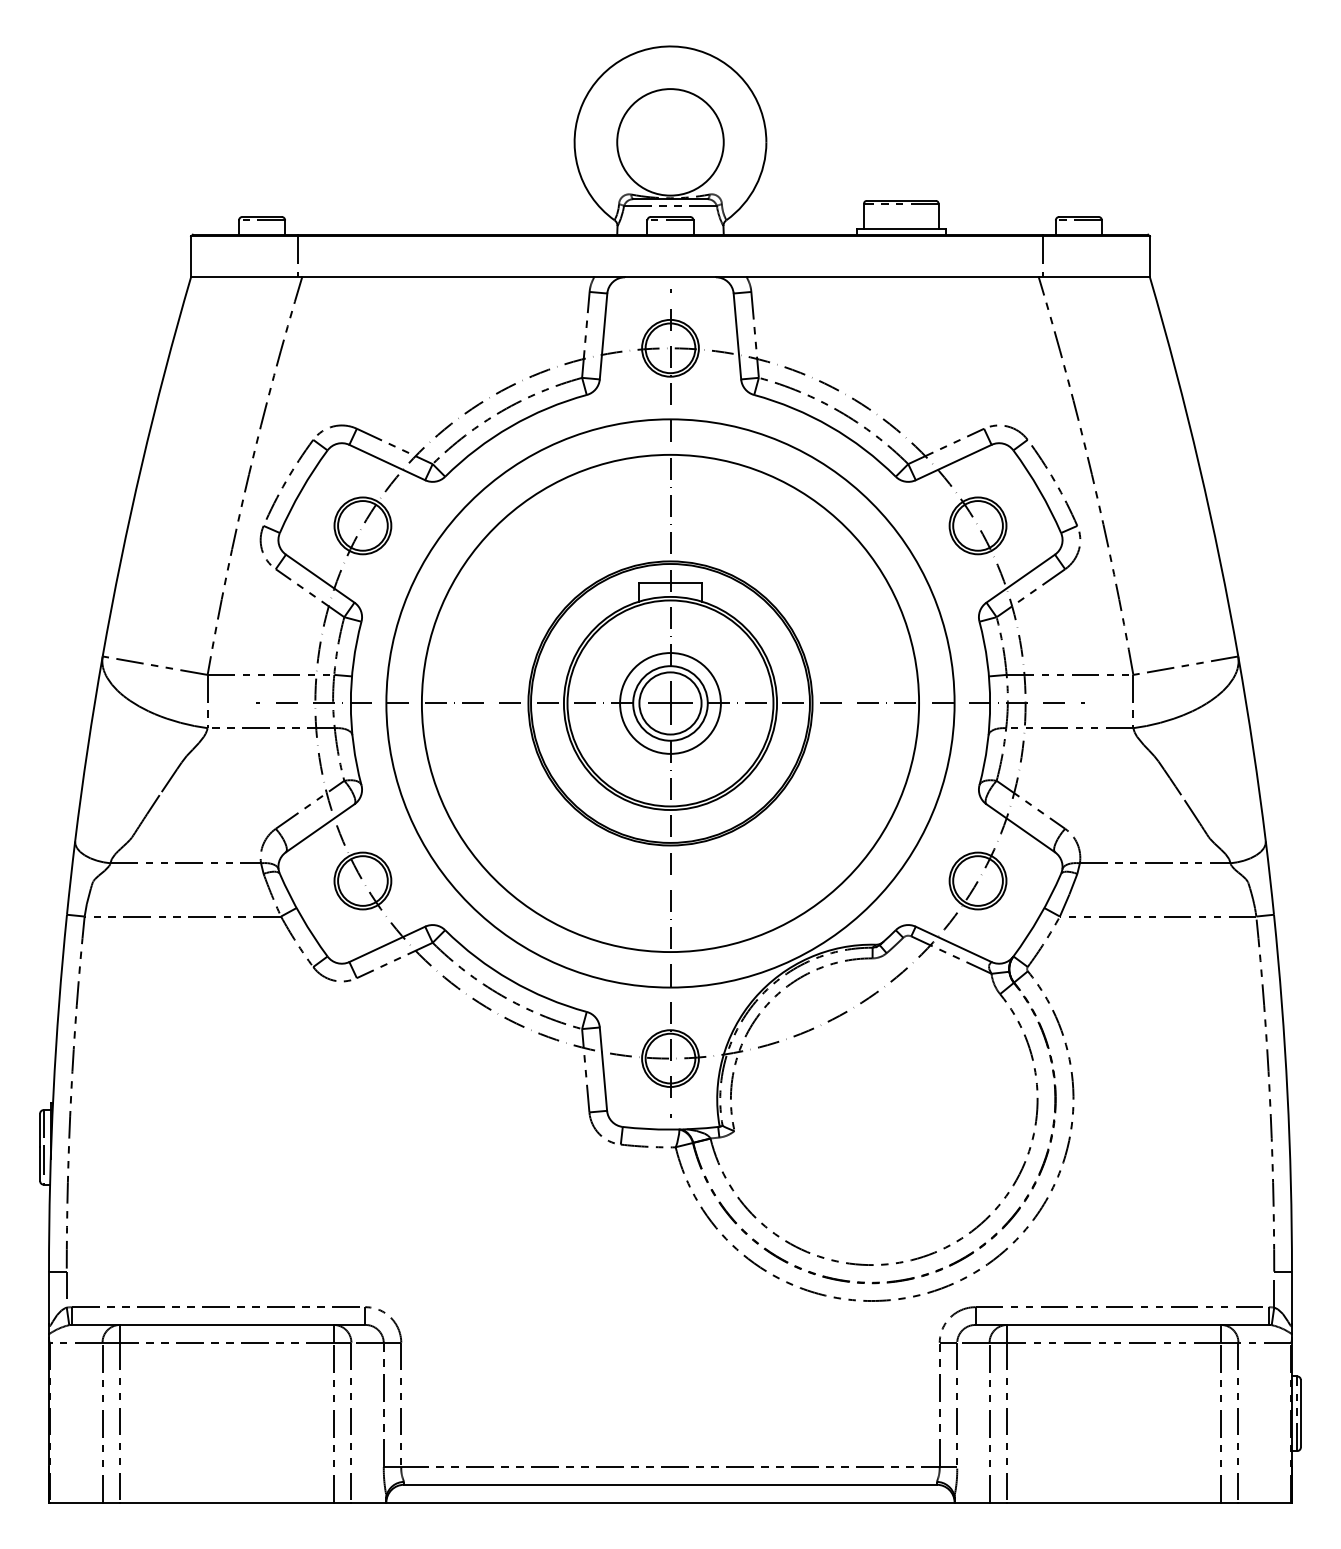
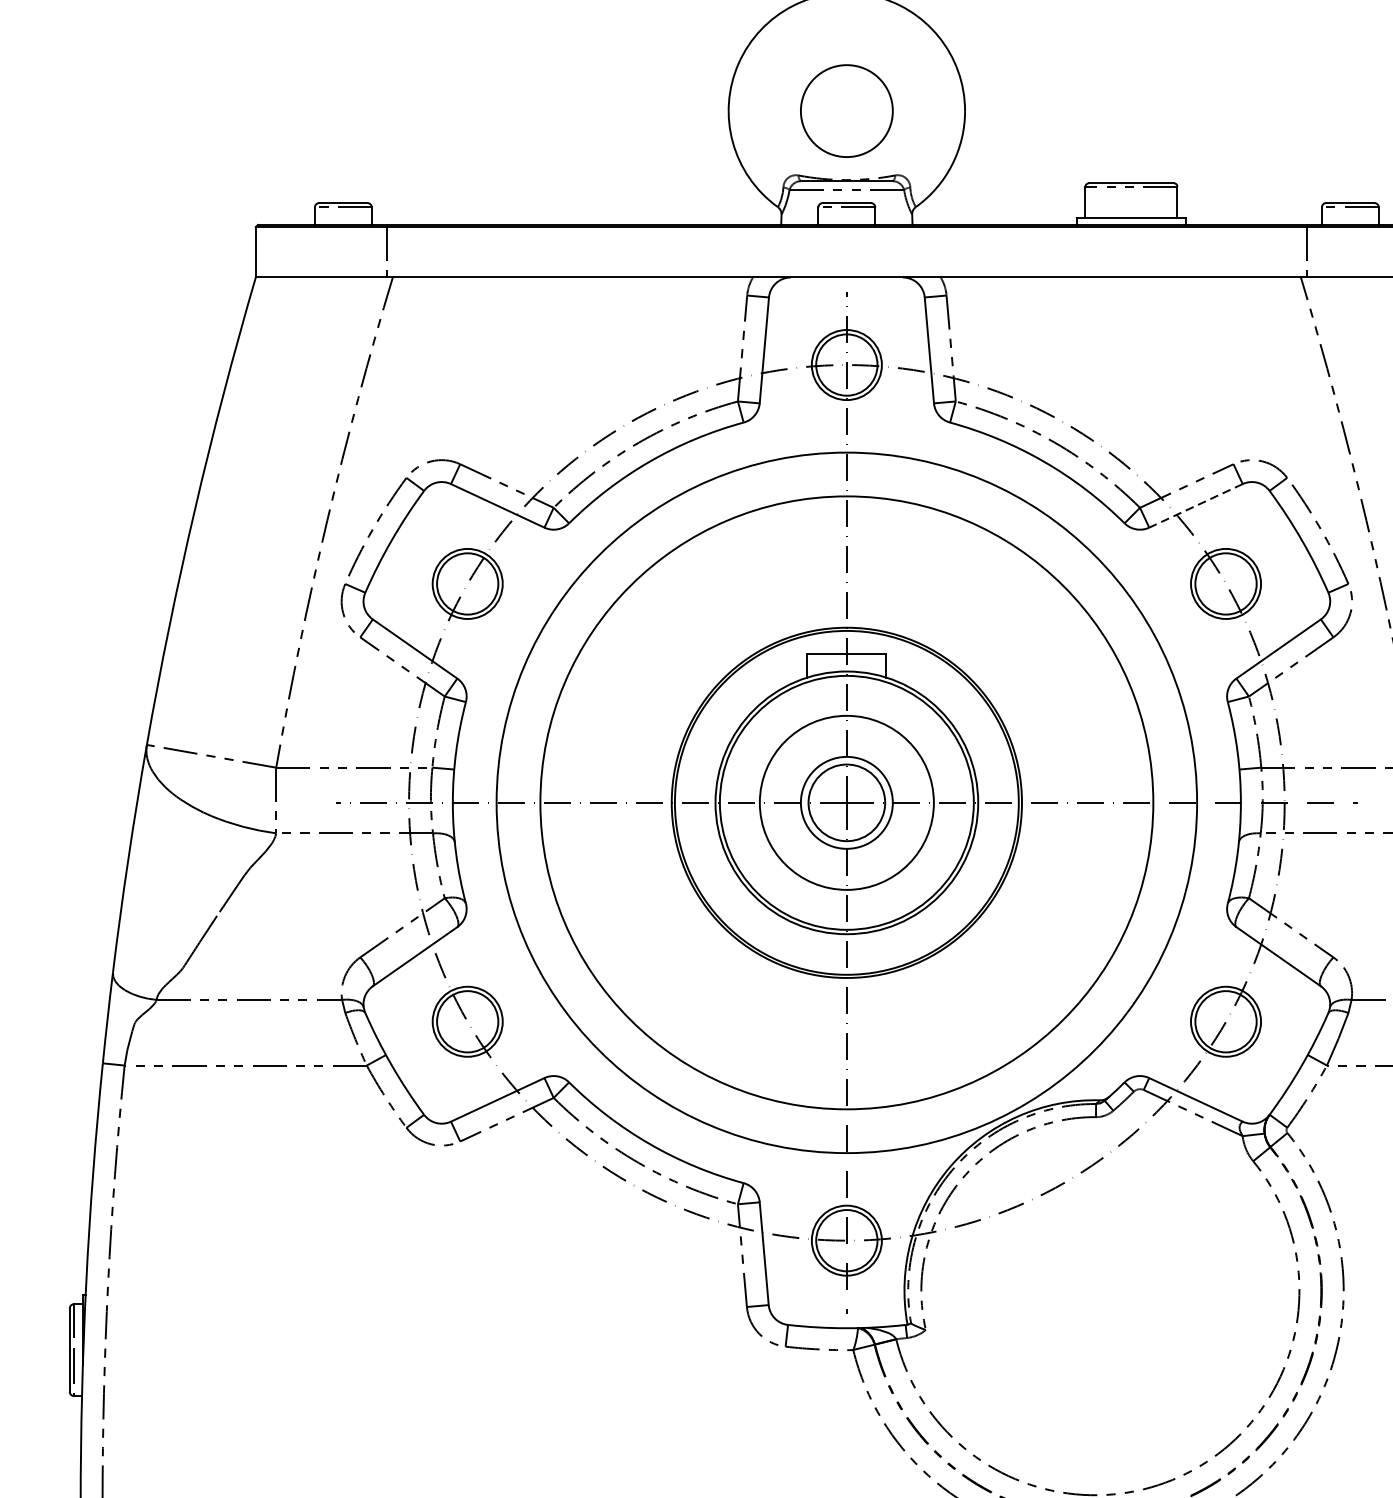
circle: (670, 142) -> (846, 111), size x0.7
line: (953, 462) -> (1195, 505), solid -> dashed
circle: (670, 703) -> (846, 802), size x1.4

